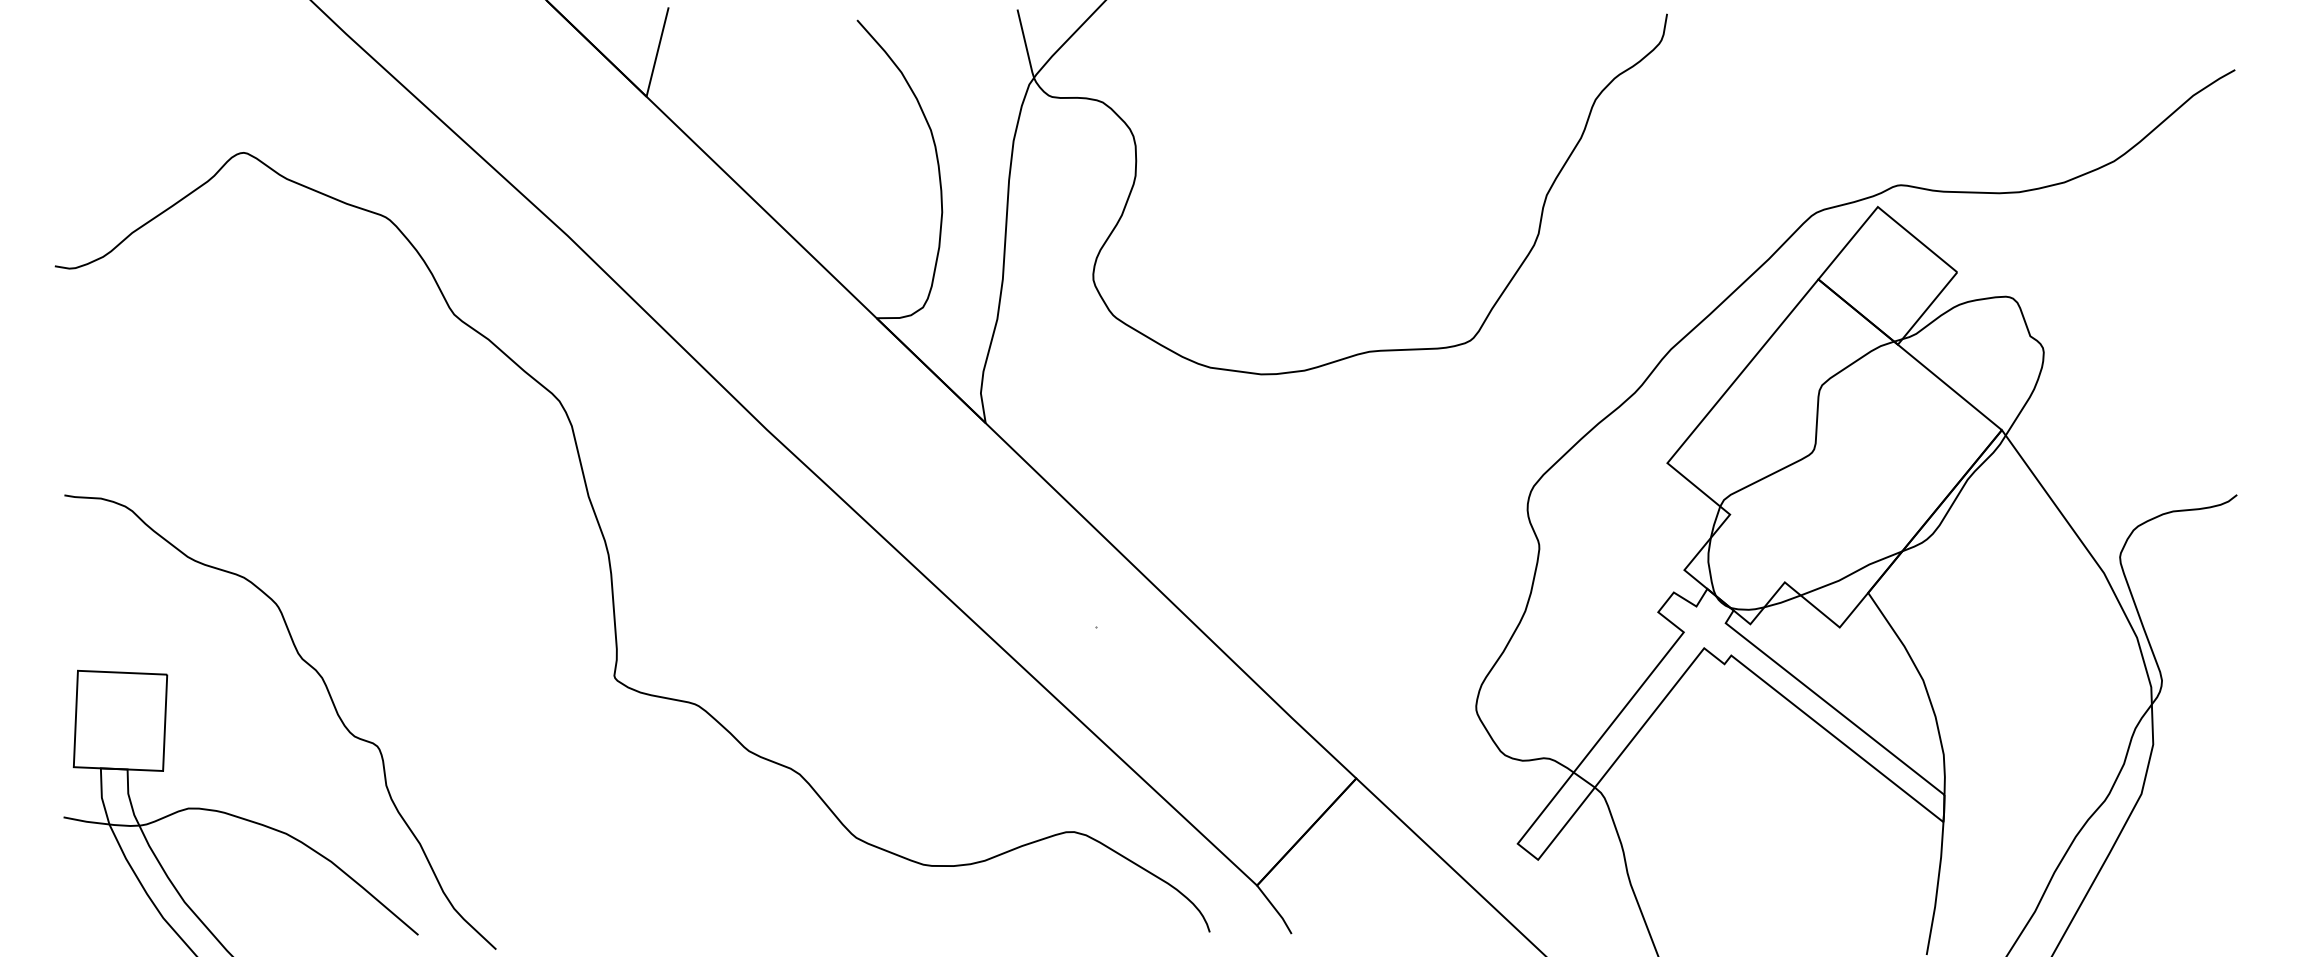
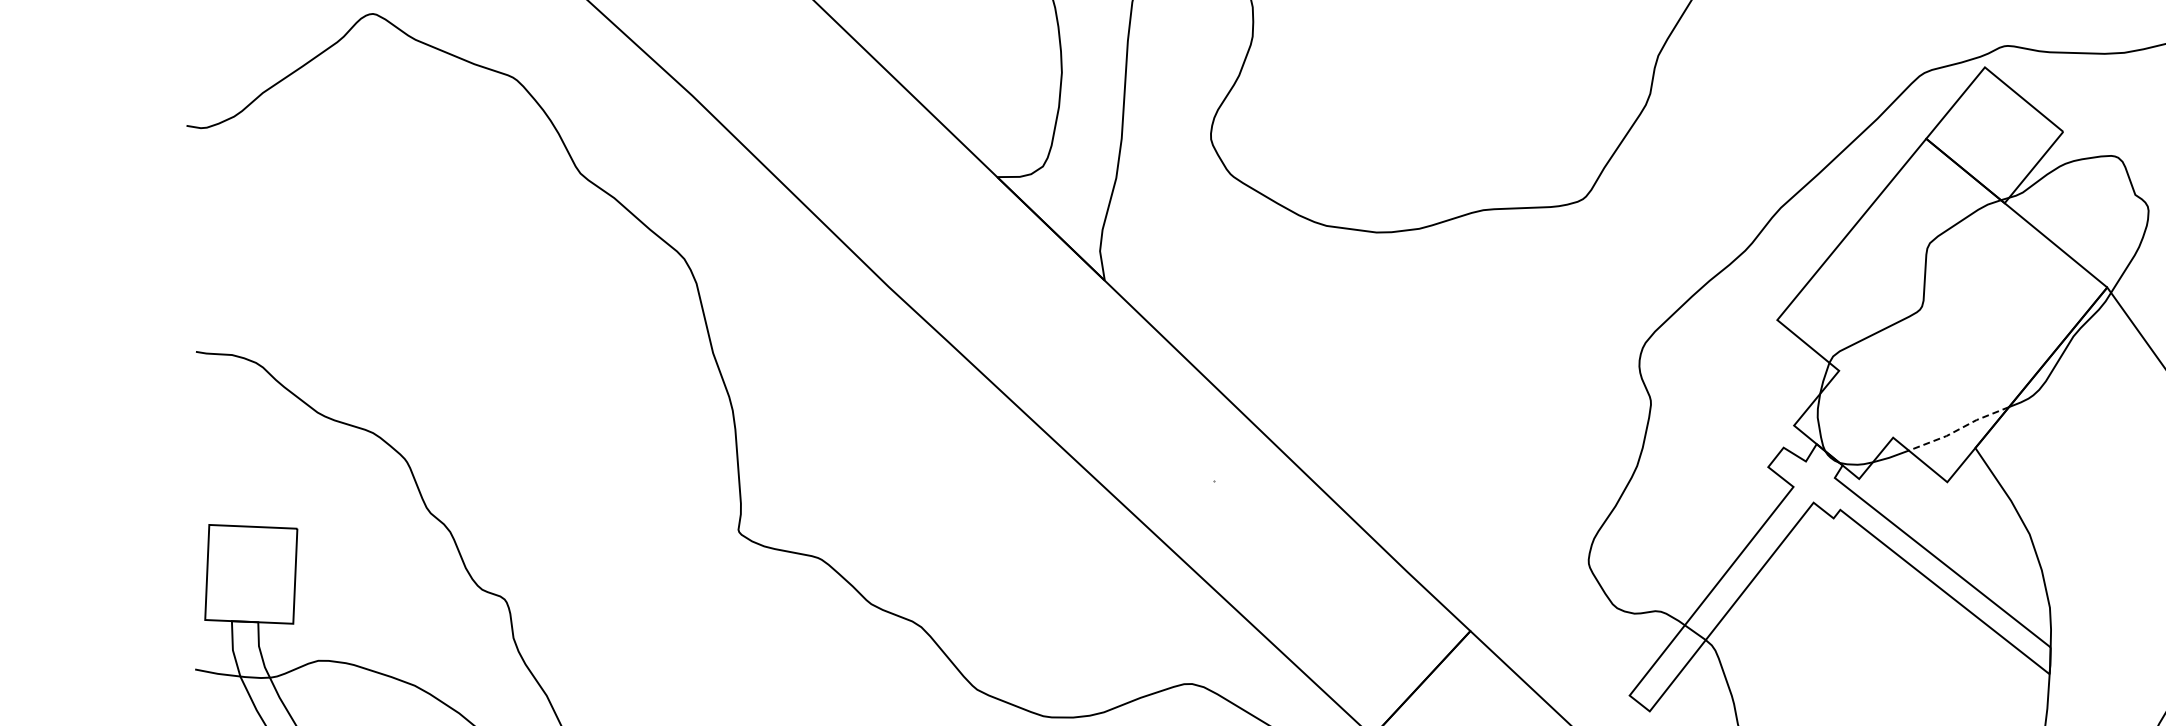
line: (1852, 573) -> (1959, 428), solid -> dashed

